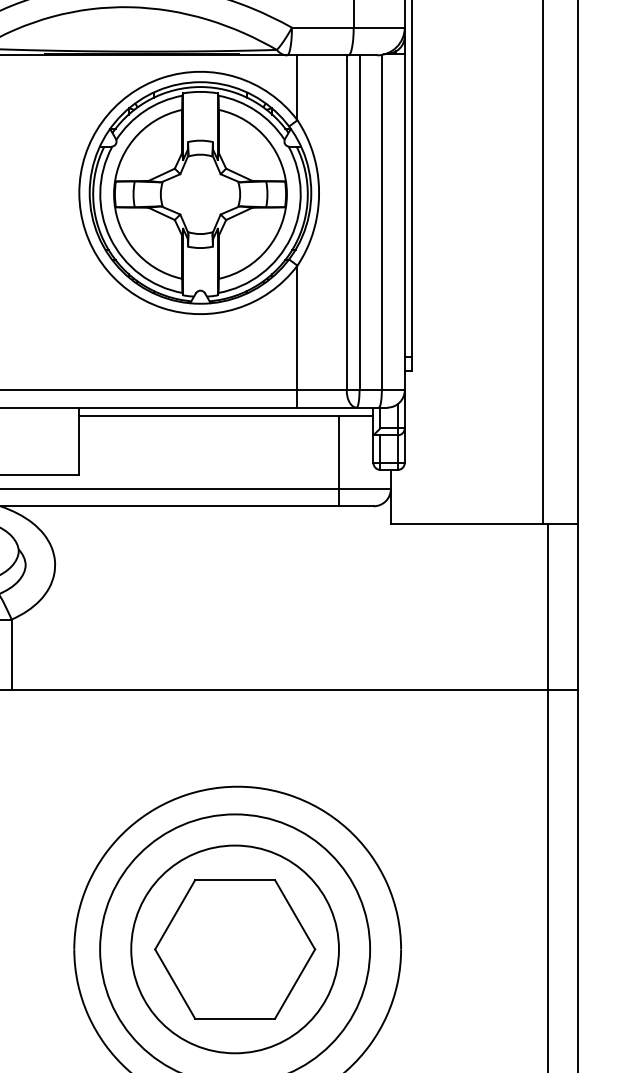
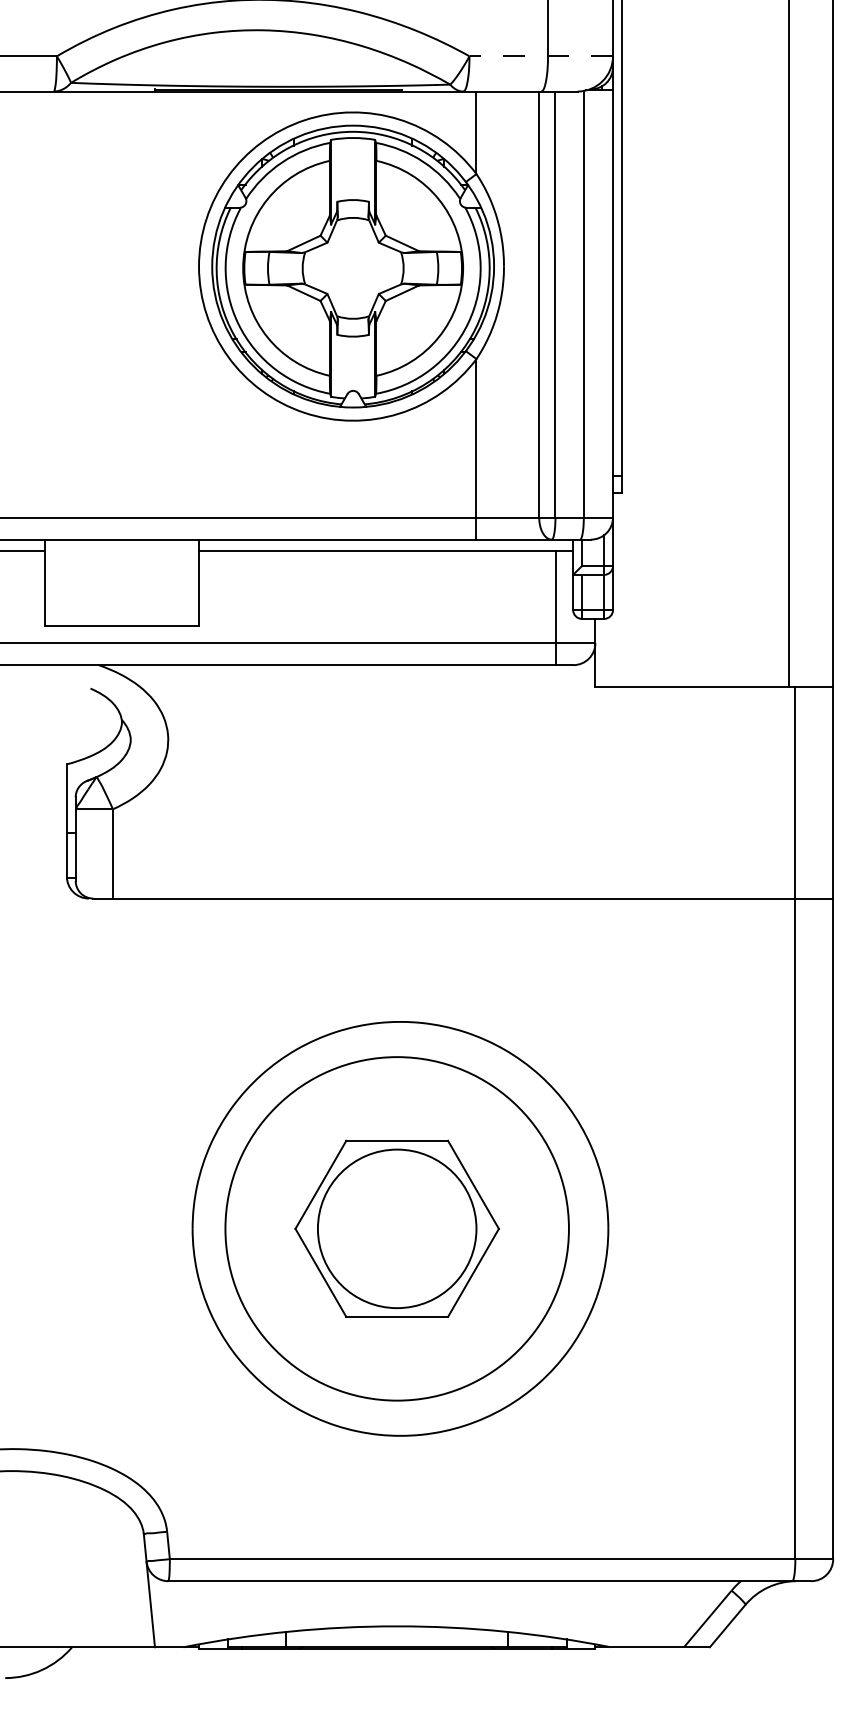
line: (348, 27) -> (541, 56), solid -> dashed
line: (339, 460) -> (556, 607), moved
circle: (235, 949) -> (397, 1228), size x0.6

